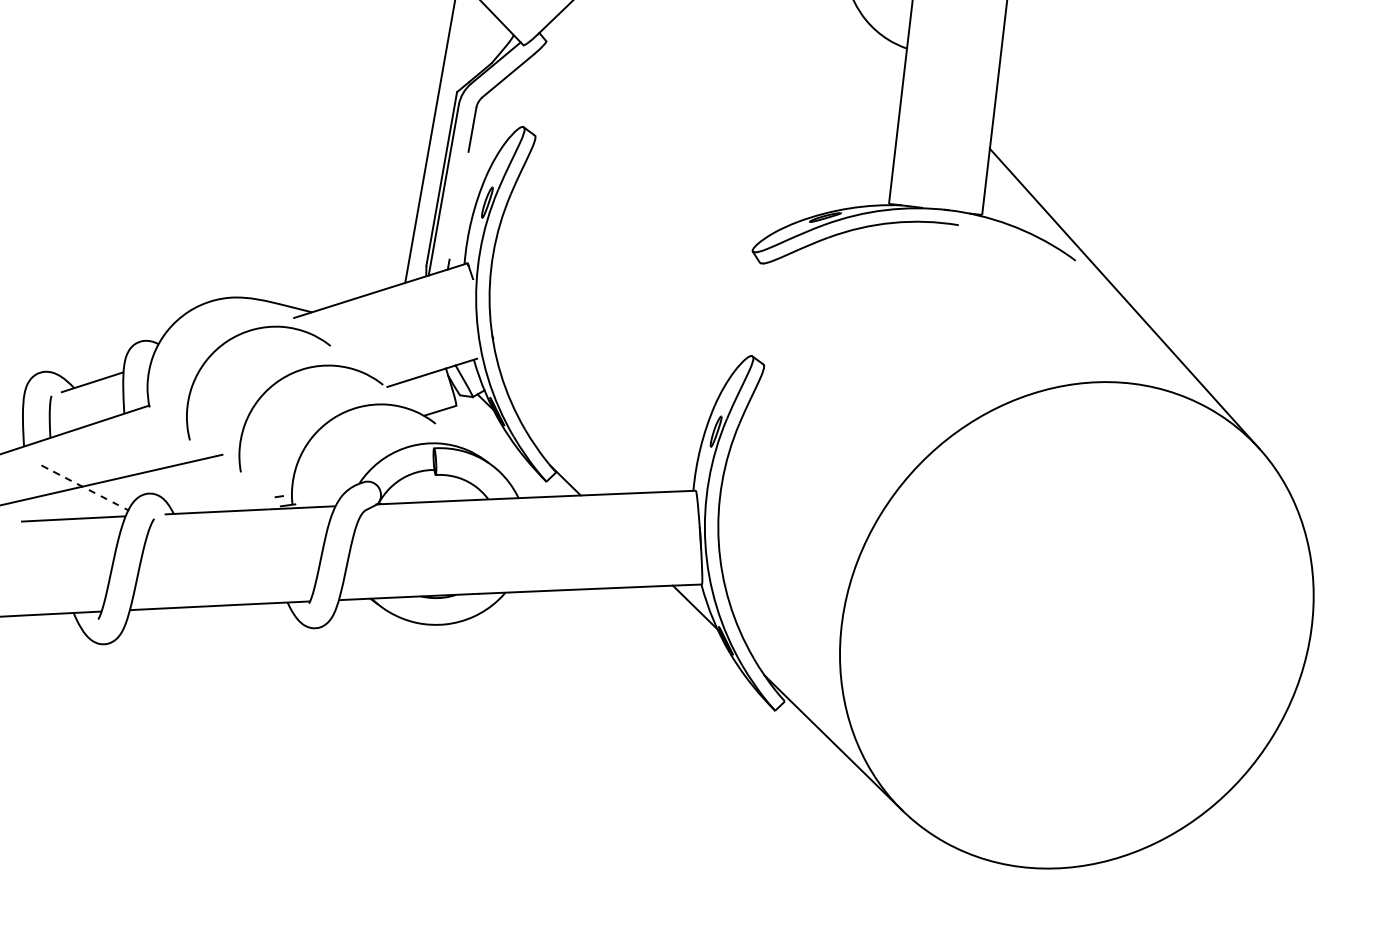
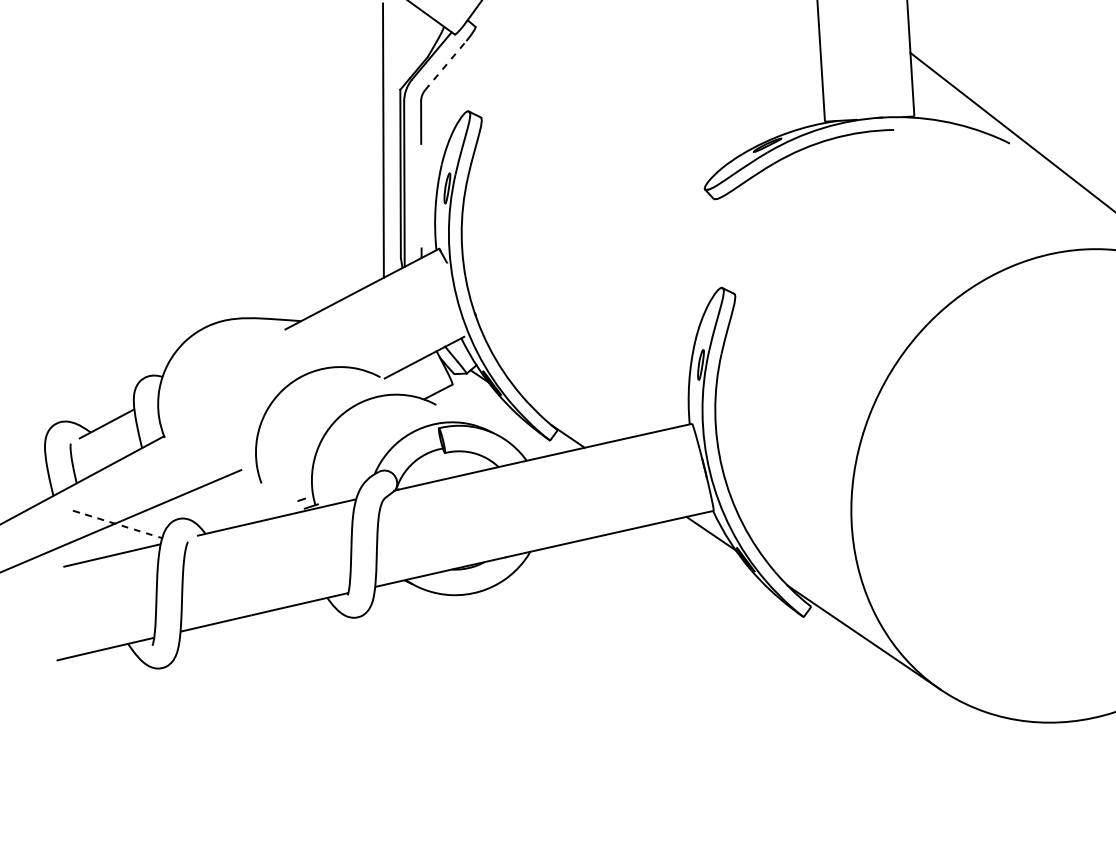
line: (508, 75) -> (445, 65), solid -> dashed
curve: (236, 337) -> (234, 357), removed

